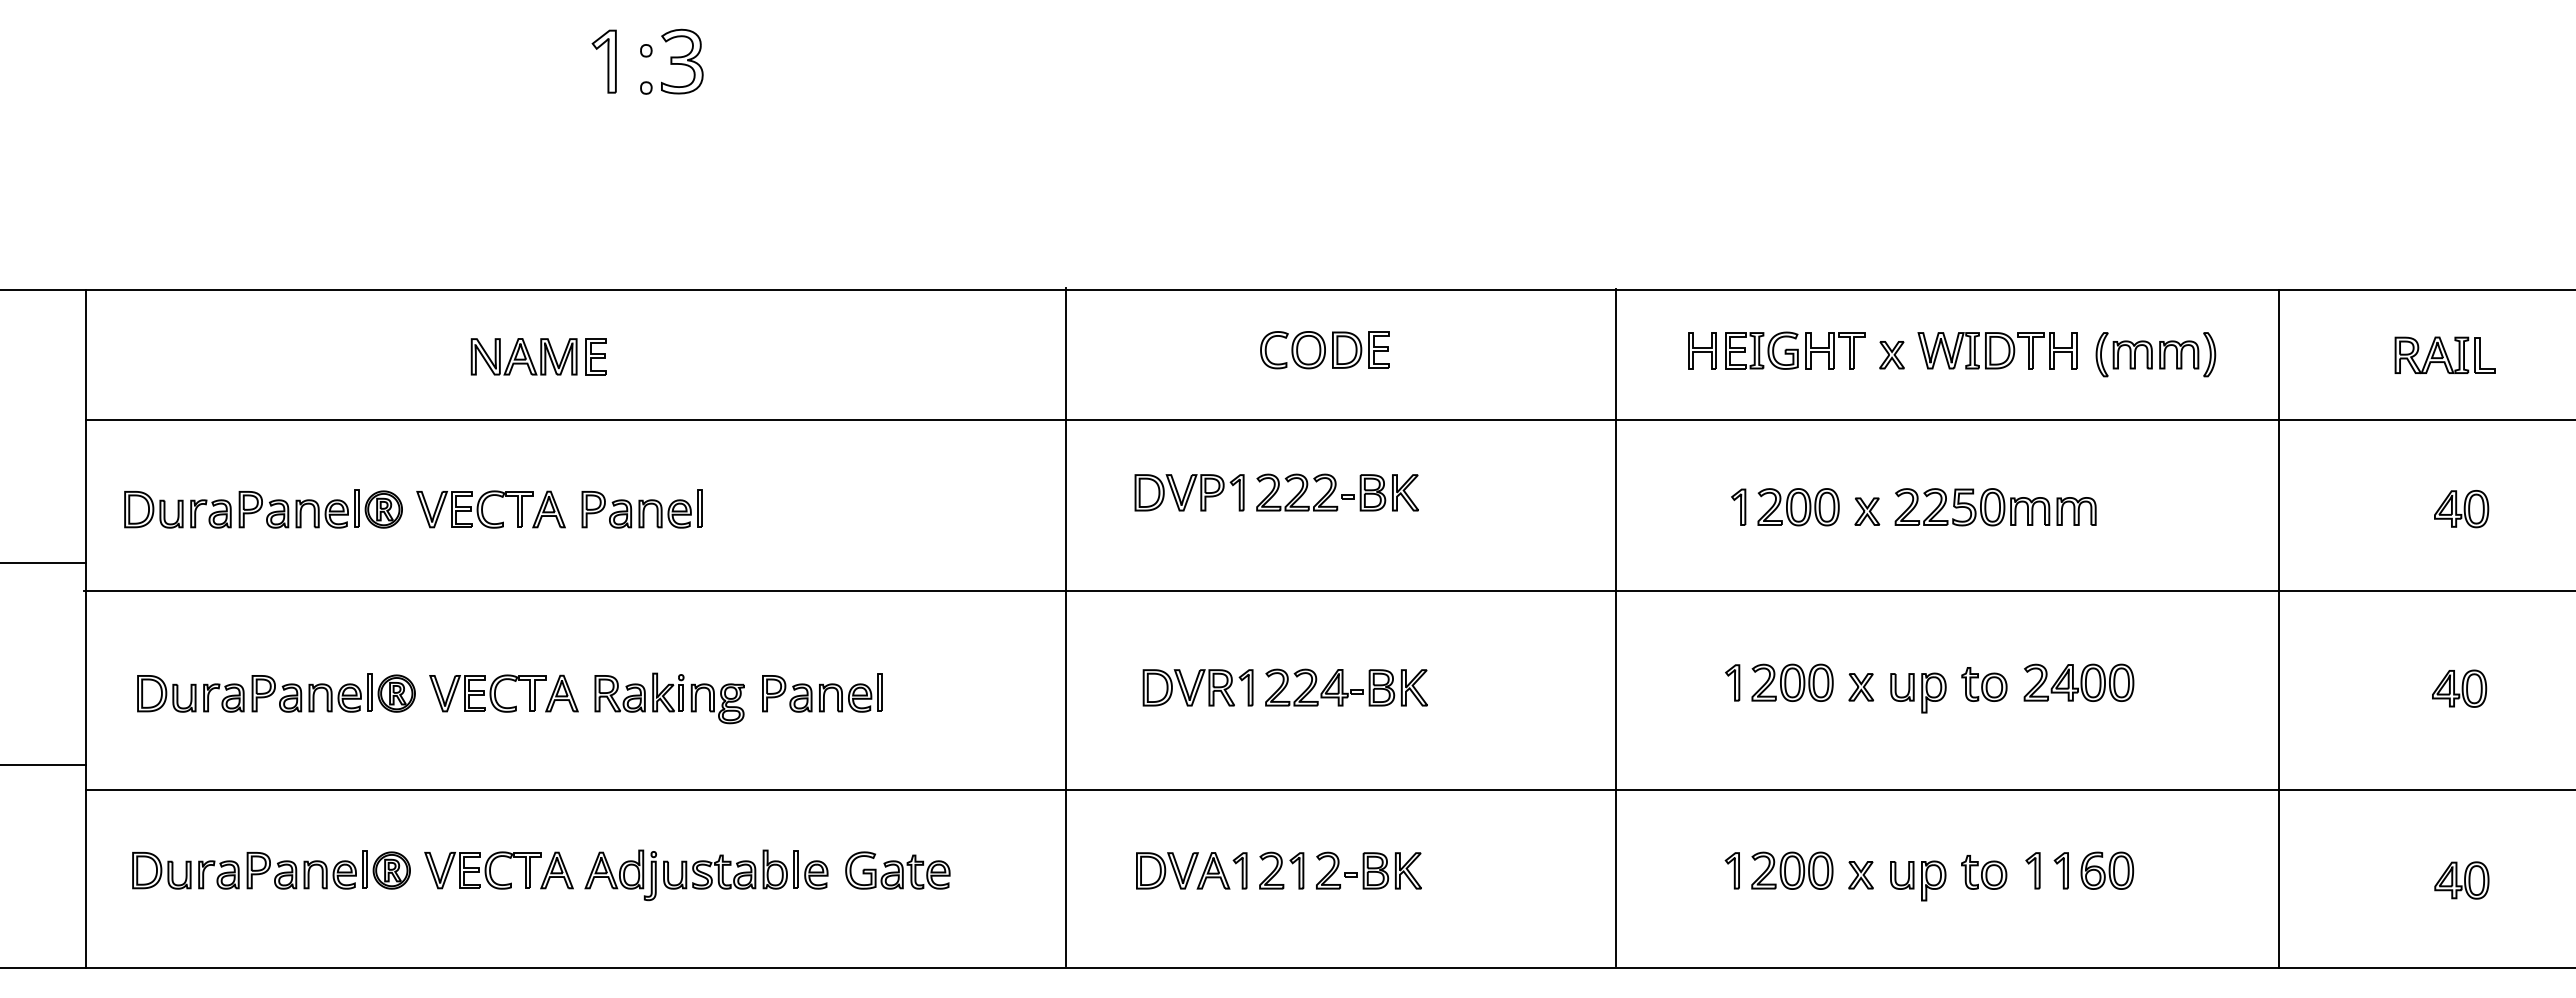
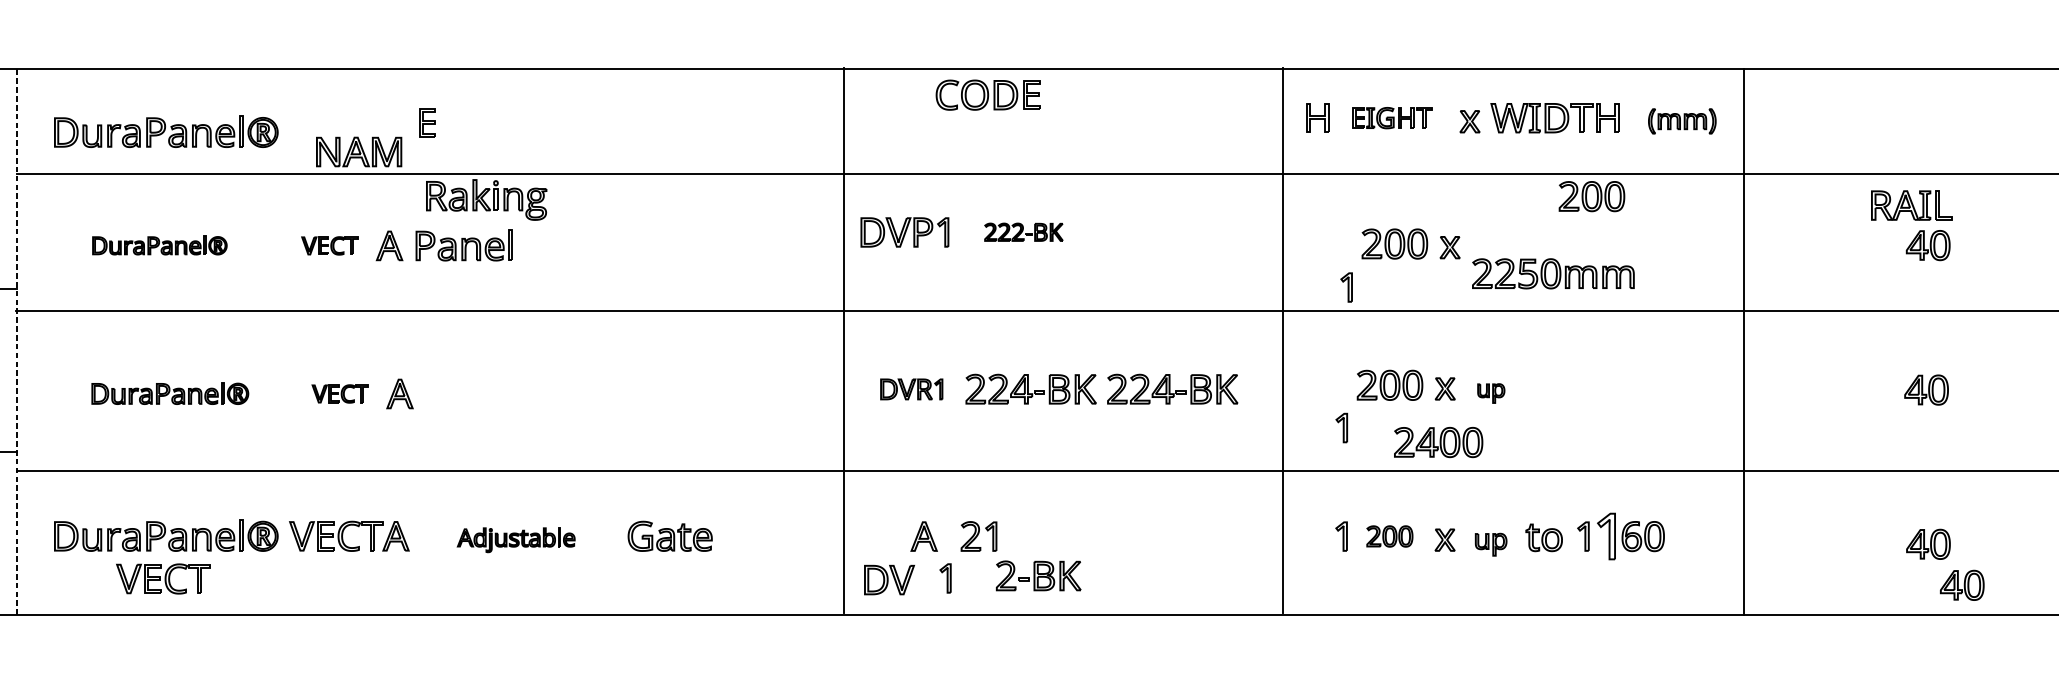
part: (1324, 350) -> (987, 95), moved
part: (1795, 350) -> (1392, 117), size x0.7
part: (2155, 354) -> (1681, 121), size x0.7
part: (2444, 355) -> (1911, 205), moved
part: (523, 356) -> (358, 151), moved
part: (271, 367) -> (166, 131), added
part: (2043, 448) -> (1591, 196), added
part: (1337, 492) -> (1023, 232), size x0.6
part: (1738, 506) -> (1346, 286), moved
part: (1995, 507) -> (1553, 274), moved
part: (263, 508) -> (159, 245), size x0.6
part: (474, 509) -> (329, 245), size x0.6
line: (1066, 626) -> (843, 340), moved
line: (1616, 627) -> (1283, 340), moved
line: (2279, 628) -> (1744, 341), moved
line: (86, 629) -> (17, 342), solid -> dashed
part: (1732, 682) -> (1341, 427), moved
part: (2078, 682) -> (1438, 442), moved
part: (1984, 684) -> (1544, 386), removed
part: (1197, 687) -> (911, 389), size x0.7
part: (1522, 687) -> (1172, 389), added
part: (276, 692) -> (170, 393), size x0.7
part: (822, 692) -> (609, 393), removed
part: (1918, 692) -> (1491, 393), size x0.6
part: (487, 693) -> (340, 393), size x0.6
part: (669, 698) -> (486, 200), moved
part: (1167, 870) -> (889, 579), moved
part: (1239, 870) -> (945, 578), moved
part: (1368, 870) -> (1038, 575), moved
part: (1792, 870) -> (1389, 536), size x0.7
part: (2060, 870) -> (1605, 536), size x1.6
part: (706, 875) -> (516, 540), size x0.6
part: (1918, 880) -> (1491, 544), size x0.7
part: (267, 923) -> (163, 578), added
part: (2503, 931) -> (1961, 585), added

